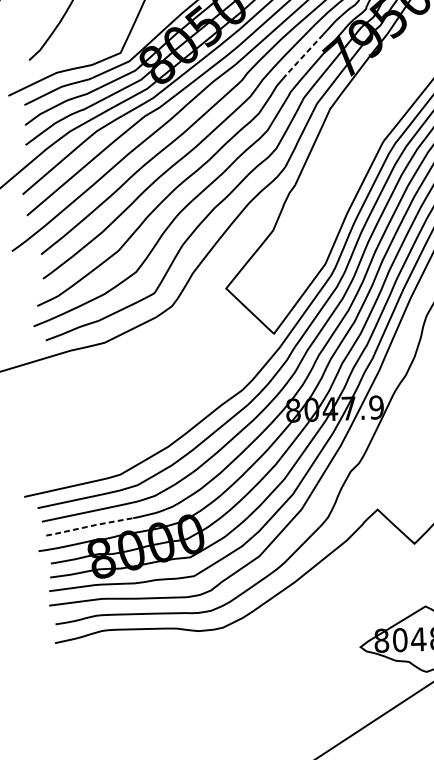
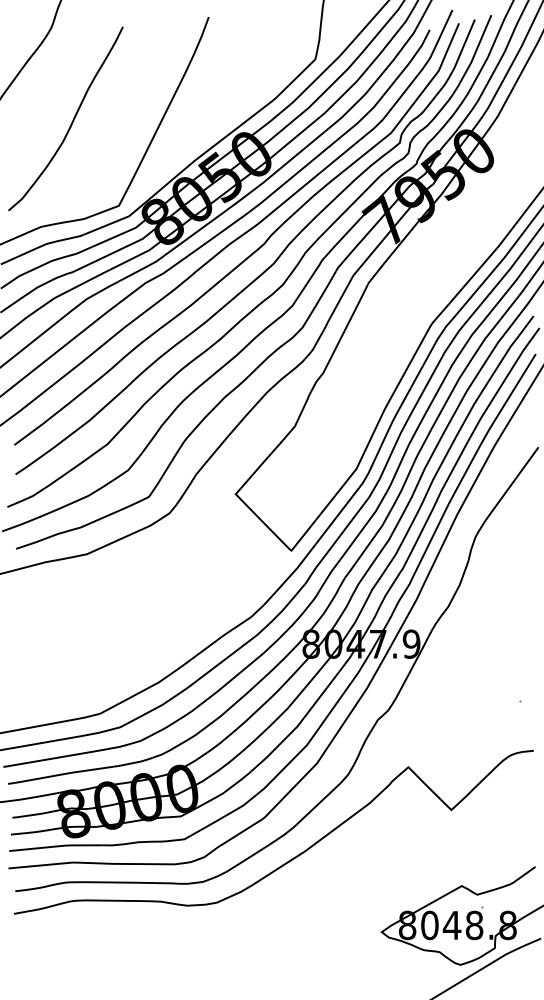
line: (302, 57) -> (337, 219), dashed -> solid
line: (90, 526) -> (61, 774), dashed -> solid

